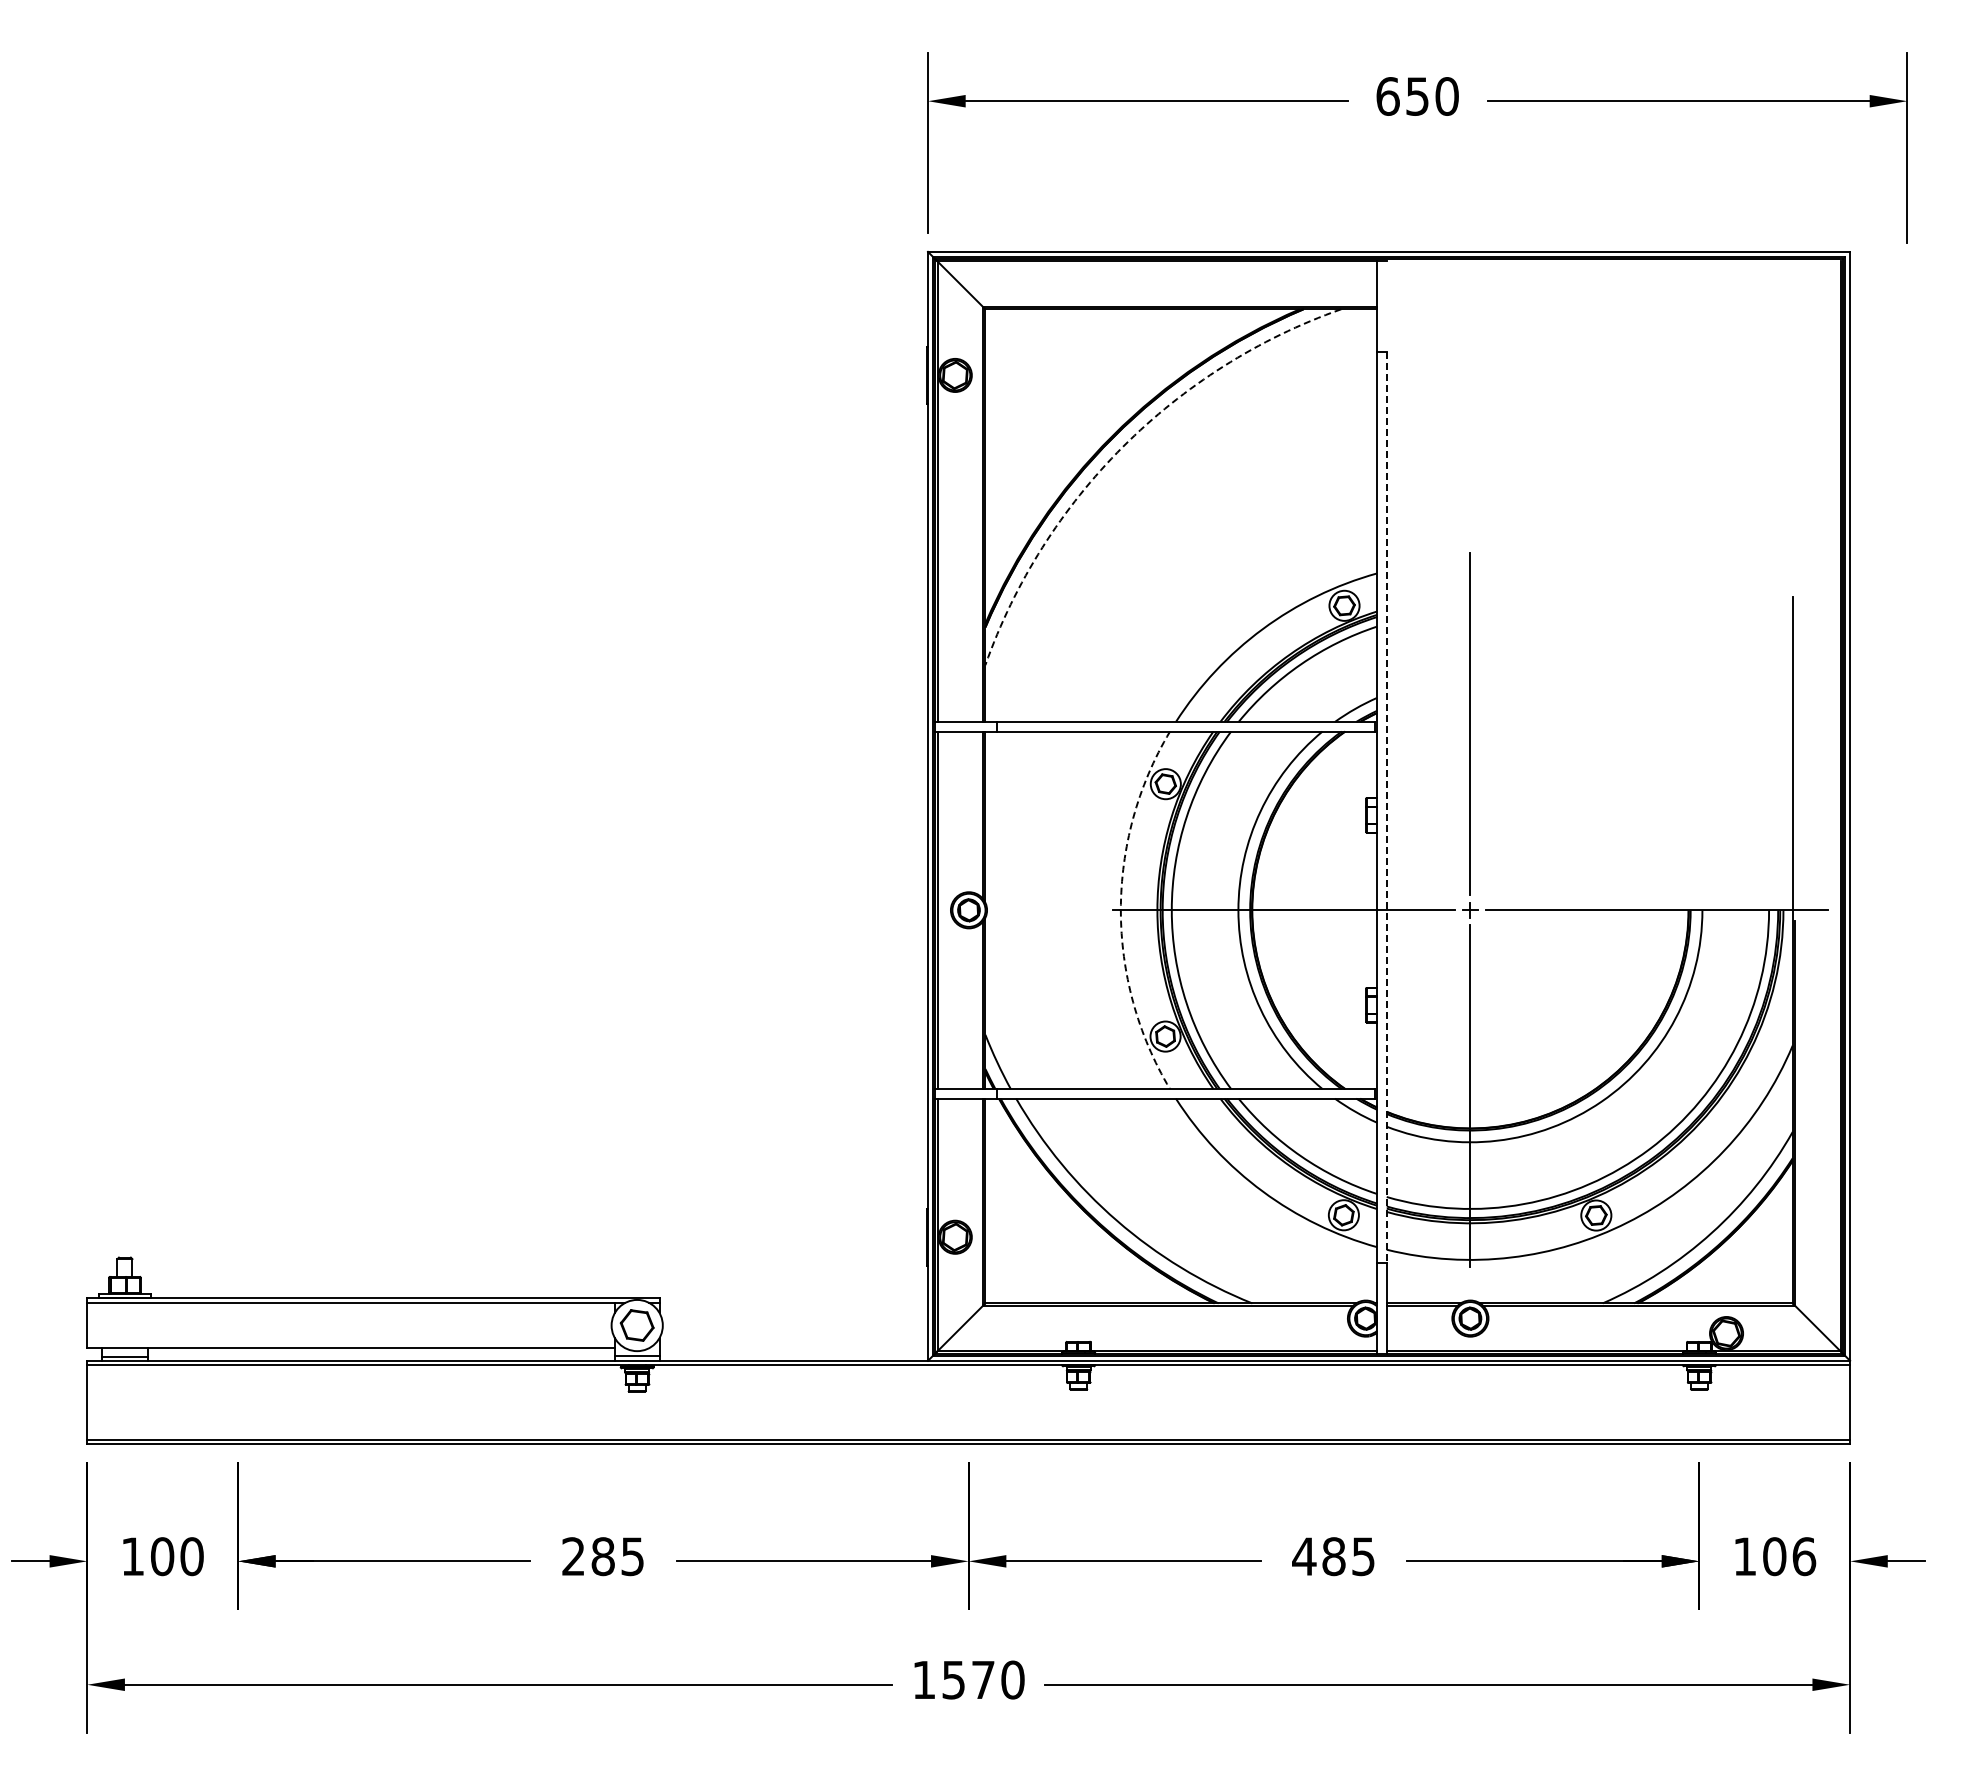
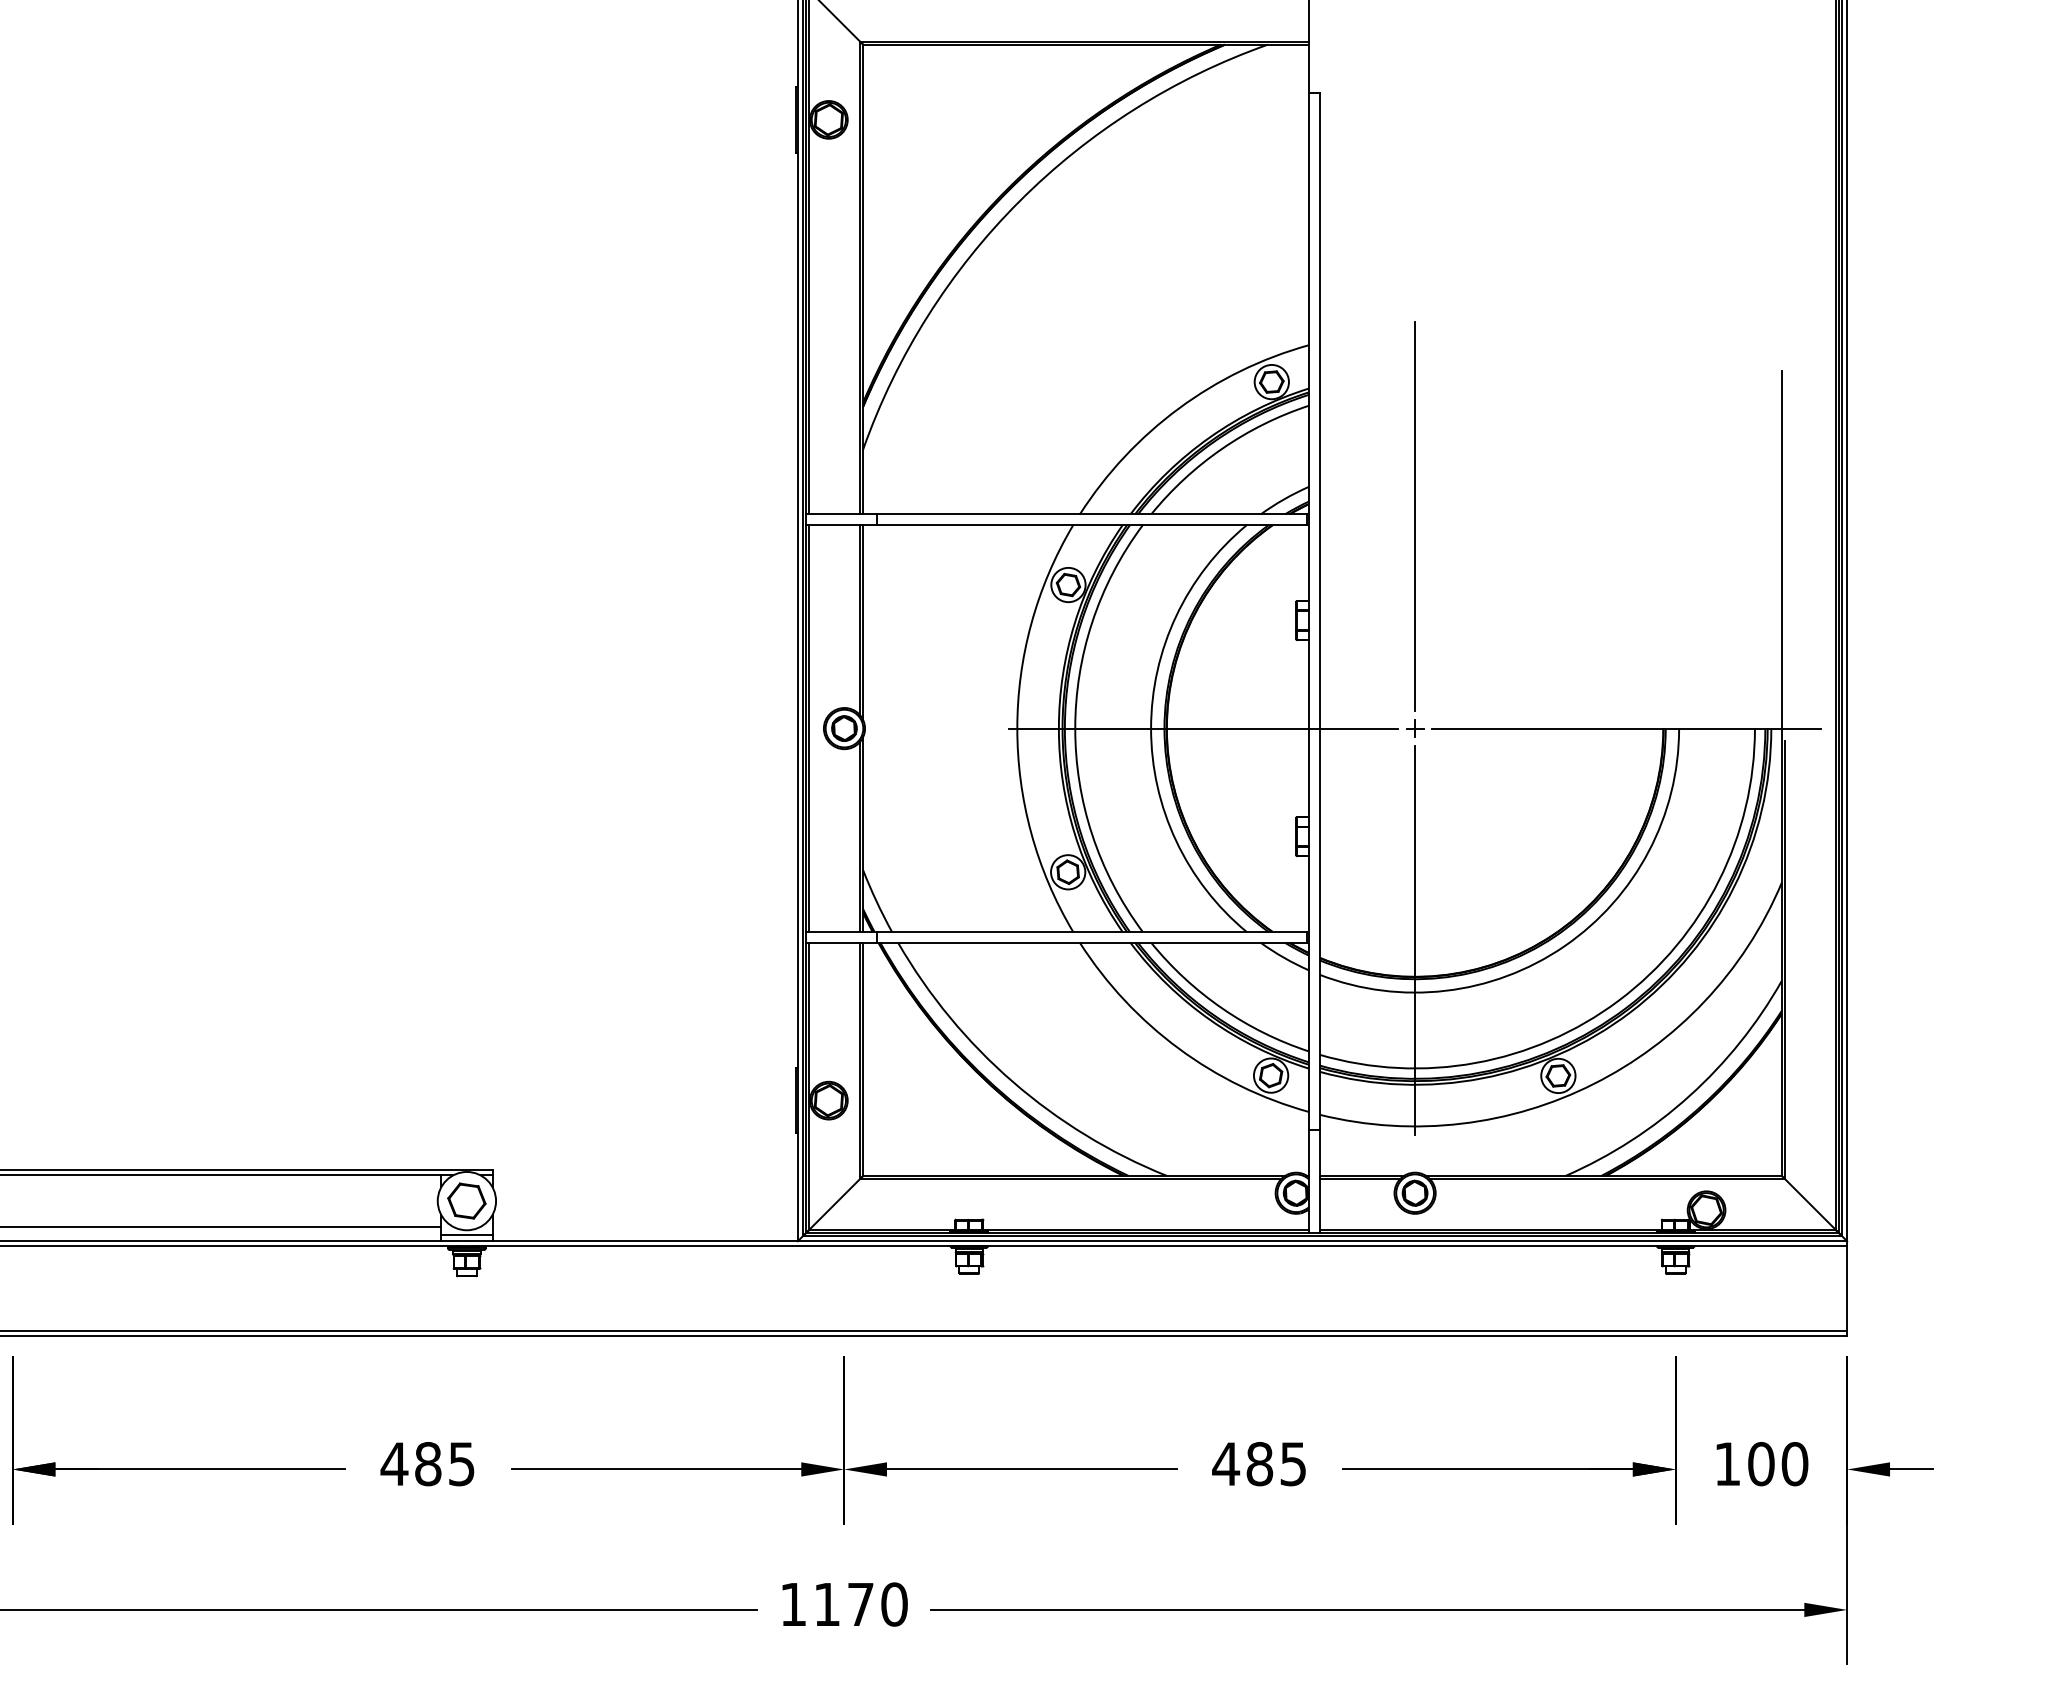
arc: (1122, 446) -> (1019, 200), dashed -> solid
line: (1386, 807) -> (1319, 611), dashed -> solid
arc: (1120, 910) -> (1016, 728), dashed -> solid
text: (573, 1556) -> (394, 1463), 285 -> 485
text: (1804, 1556) -> (1795, 1463), 106 -> 100
text: (953, 1680) -> (826, 1605), 1570 -> 1170

